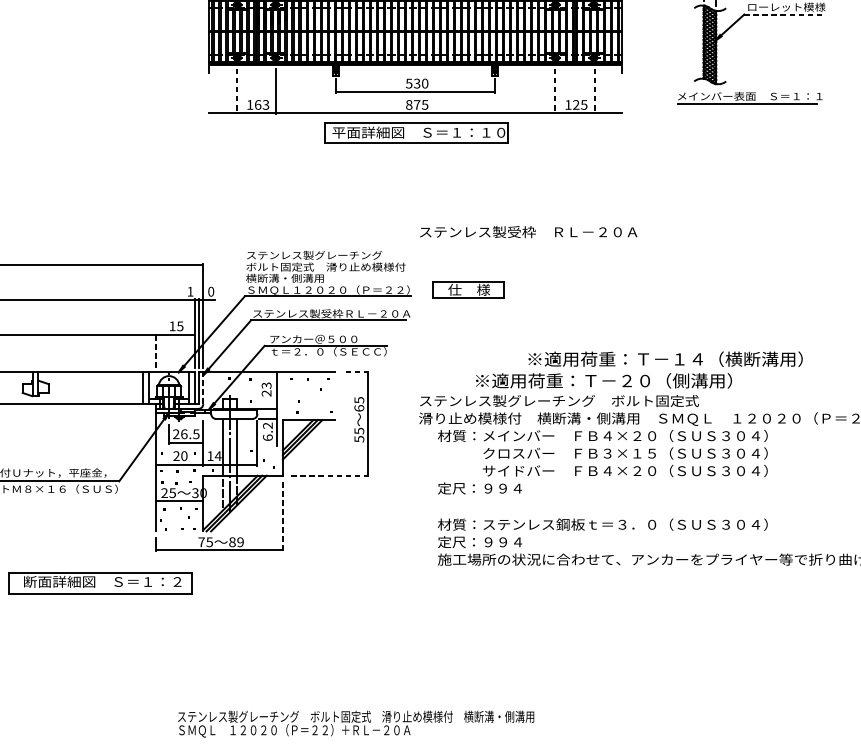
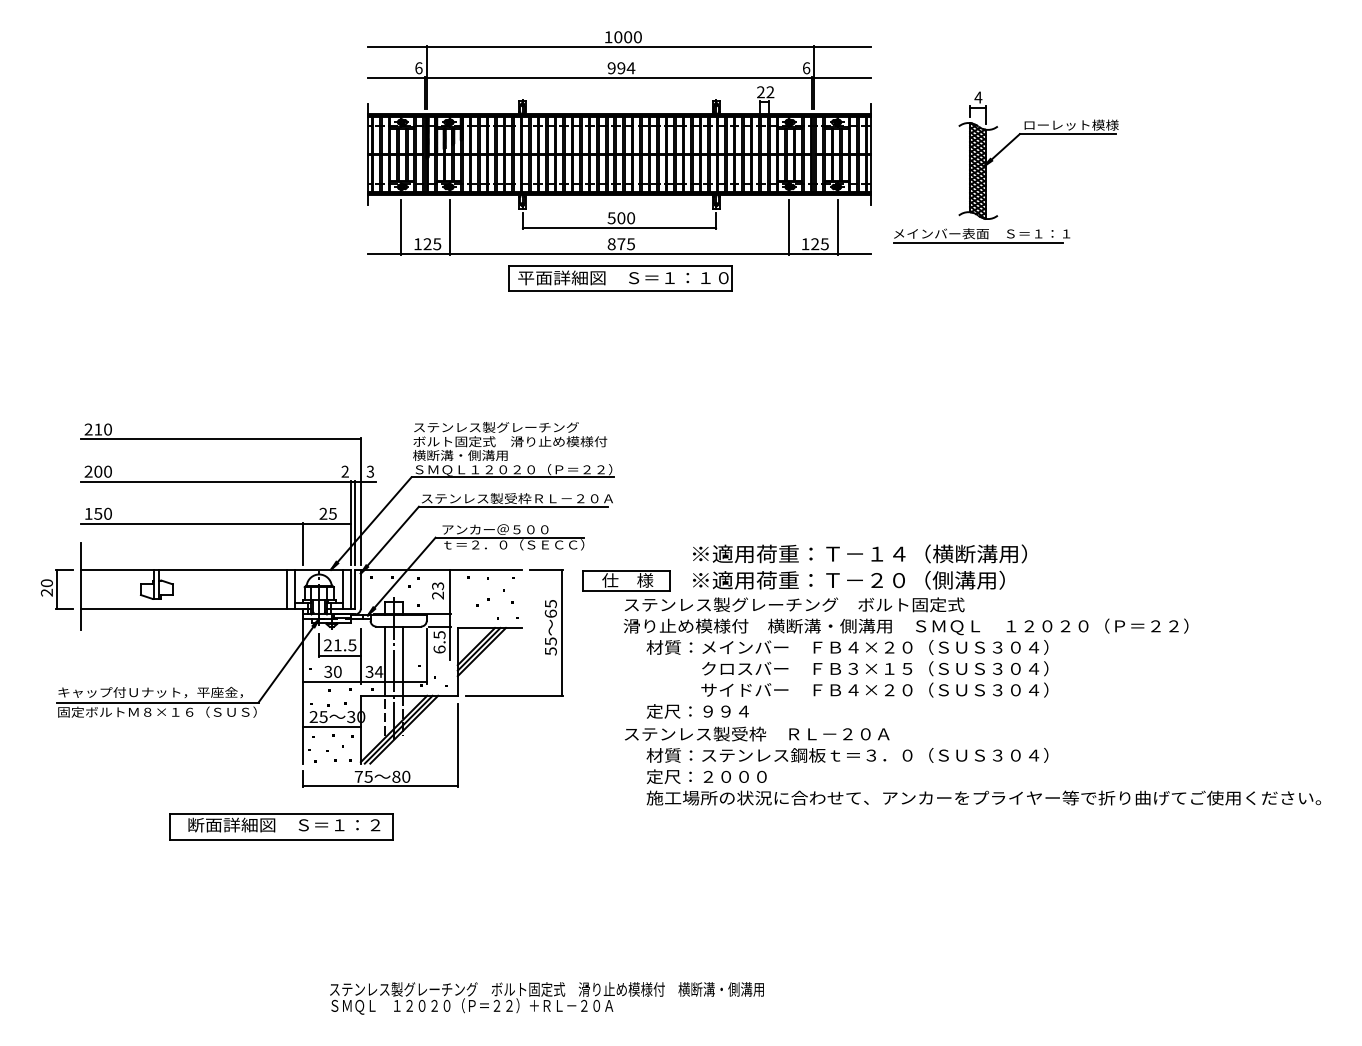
line: (783, 14) -> (1067, 134), dashed -> solid
text: (417, 83) -> (621, 218), 530 -> 500
line: (236, 91) -> (401, 227), dashed -> solid
line: (555, 91) -> (789, 227), dashed -> solid
line: (594, 91) -> (837, 227), dashed -> solid
part: (749, 97) -> (981, 235), moved
text: (262, 105) -> (432, 244), 163 -> 125
text: (528, 231) -> (757, 733), moved
part: (468, 289) -> (626, 580), moved
text: (189, 291) -> (344, 471), 1 -> 2
text: (211, 291) -> (370, 471), 0 -> 3
text: (172, 326) -> (323, 513), 15 -> 25
line: (155, 350) -> (302, 543), dashed -> solid
text: (665, 358) -> (859, 553), moved
line: (355, 372) -> (546, 569), dashed -> solid
line: (202, 387) -> (360, 588), dashed -> solid
text: (267, 425) -> (439, 634), 6.2 -> 6.5
text: (184, 434) -> (337, 645), 26.5 -> 21.5
text: (176, 455) -> (328, 671), 20 -> 30
text: (210, 455) -> (369, 671), 14 -> 34
line: (329, 475) -> (514, 695), dashed -> solid
line: (282, 516) -> (457, 745), dashed -> solid
text: (240, 541) -> (406, 776), 89 -> 80
text: (510, 541) -> (734, 776), 定尺：９９４ -> 定尺：２０００
part: (100, 583) -> (281, 826), moved

